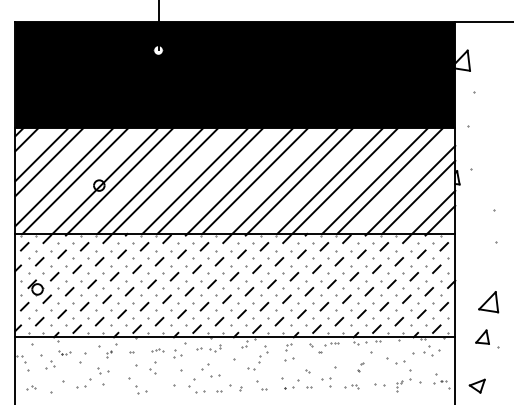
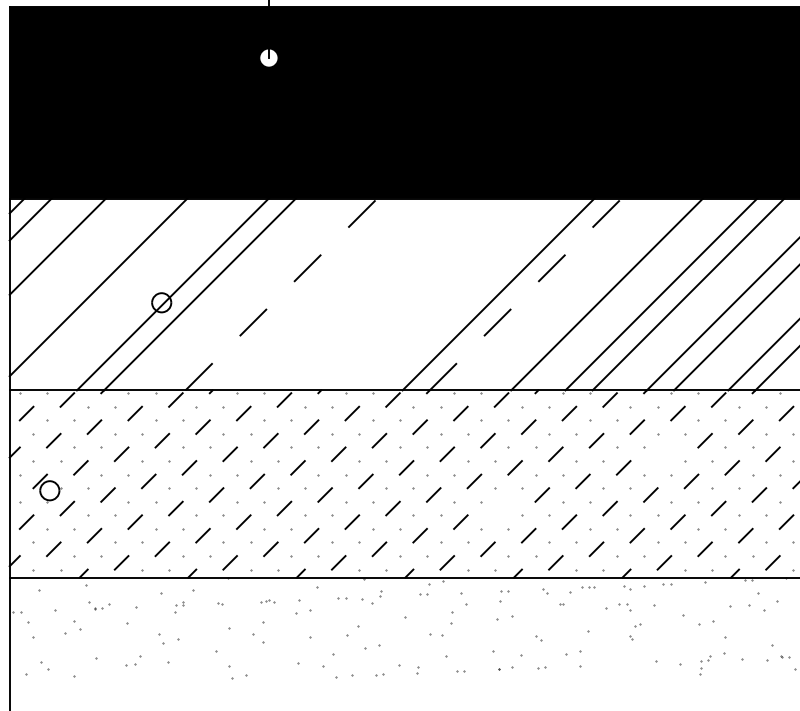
line: (49, 162) -> (71, 260), removed
line: (75, 180) -> (118, 293), removed
line: (150, 180) -> (254, 293), removed
line: (195, 180) -> (335, 293), removed
line: (210, 180) -> (363, 293), removed
line: (240, 180) -> (417, 293), removed
line: (255, 180) -> (444, 293), removed
line: (330, 180) -> (580, 293), removed
line: (165, 181) -> (281, 295), solid -> dashed
line: (300, 181) -> (526, 295), solid -> dashed
line: (376, 268) -> (663, 452), removed
line: (286, 298) -> (500, 507), removed
part: (157, 350) -> (267, 601), size x0.6
part: (83, 383) -> (133, 661), size x0.6
part: (379, 384) -> (669, 663), size x1.6
part: (351, 386) -> (618, 606), moved
part: (31, 387) -> (38, 668), size x1.6

